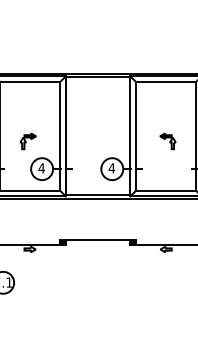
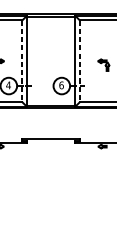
line: (60, 136) -> (22, 61), solid -> dashed
line: (136, 136) -> (80, 61), solid -> dashed
text: (111, 168) -> (61, 85), 4 -> 6

